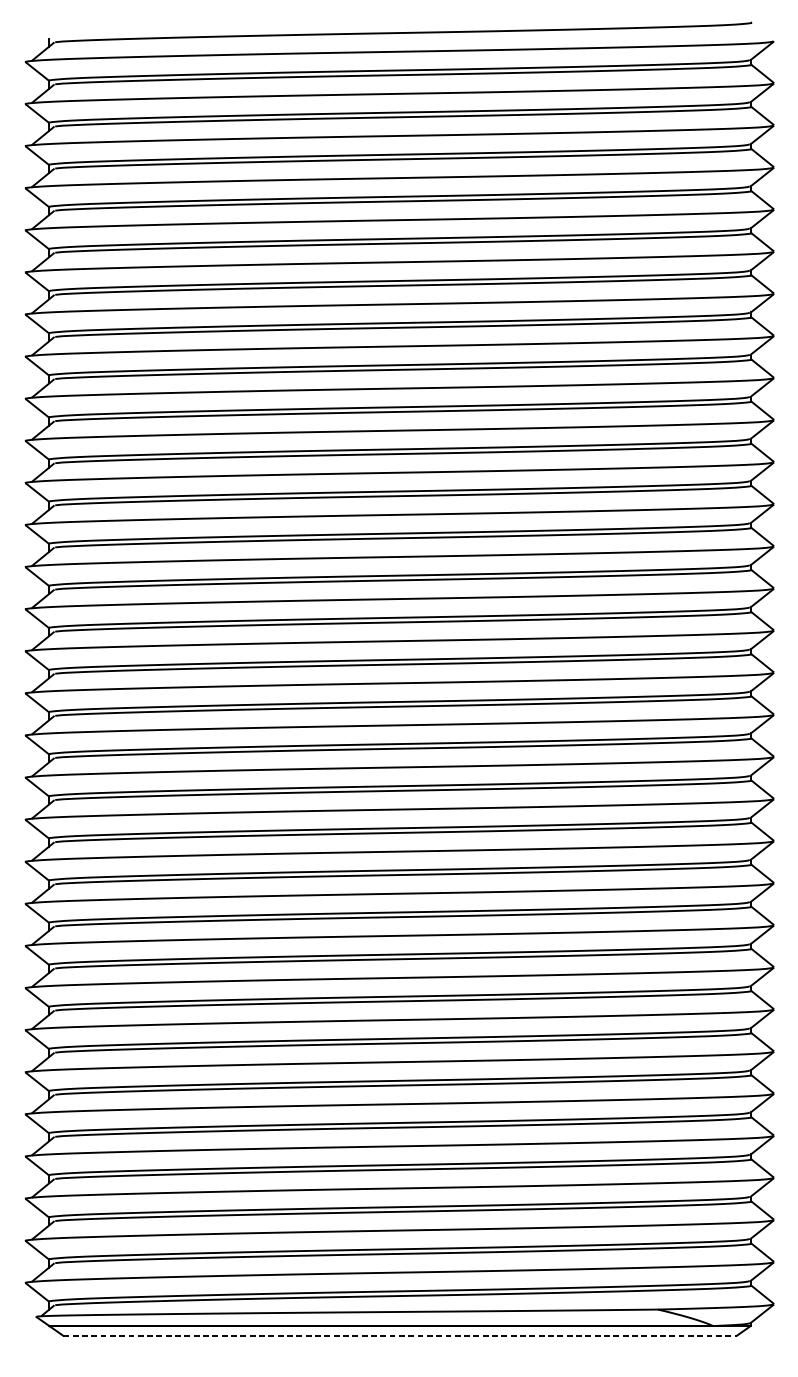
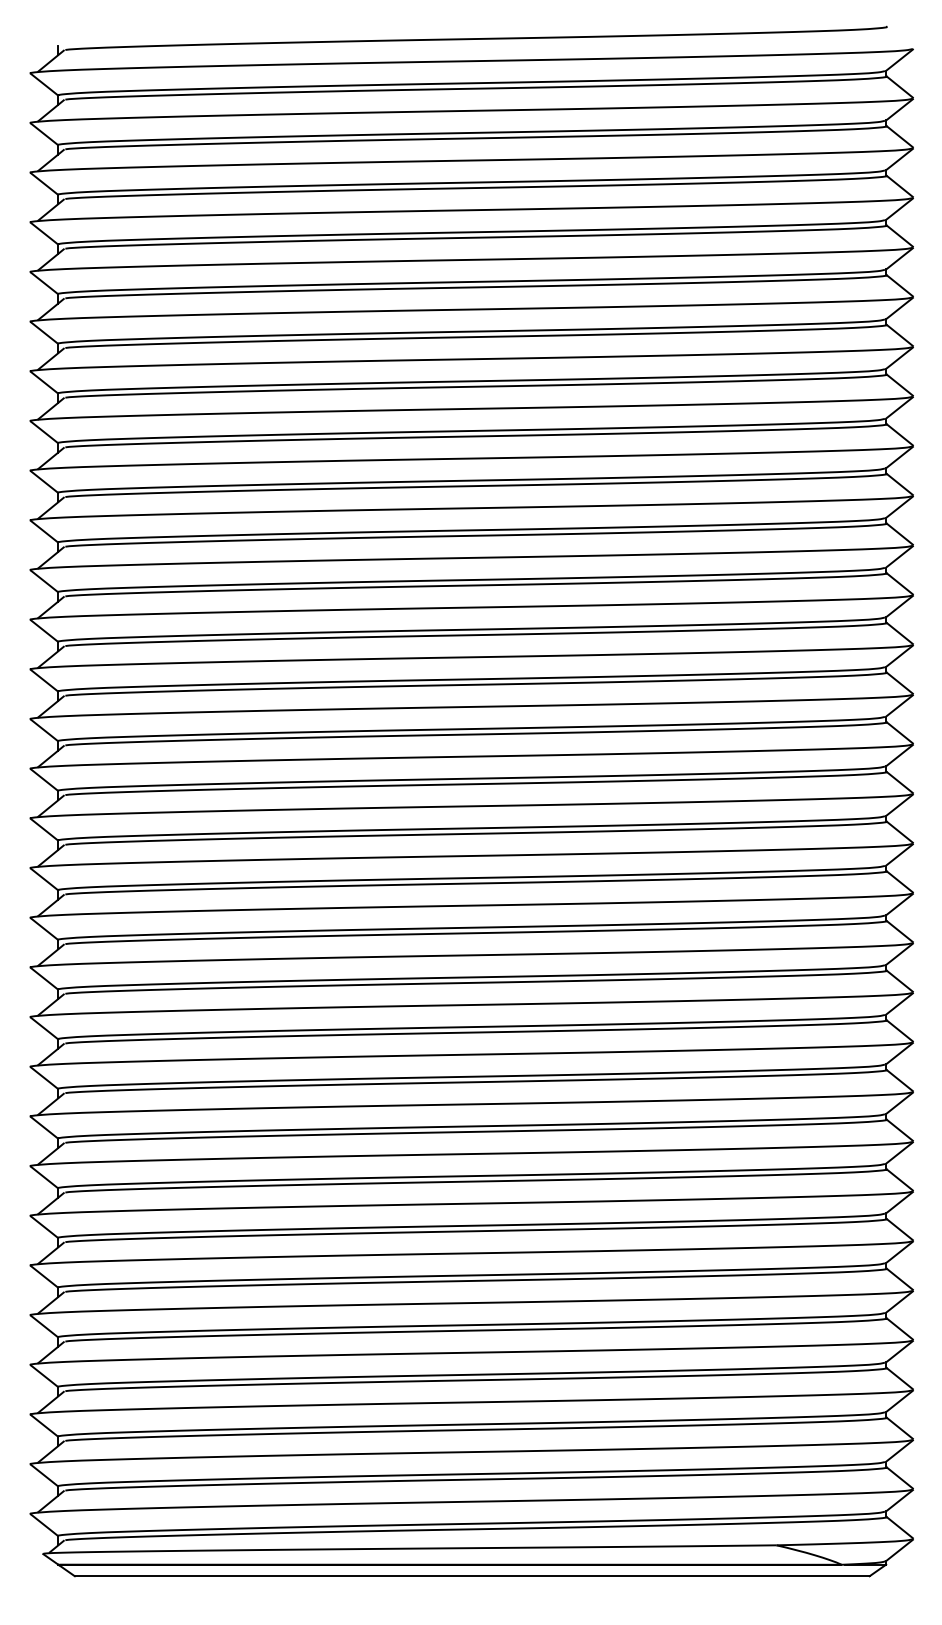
line: (400, 1335) -> (472, 1576), dashed -> solid

